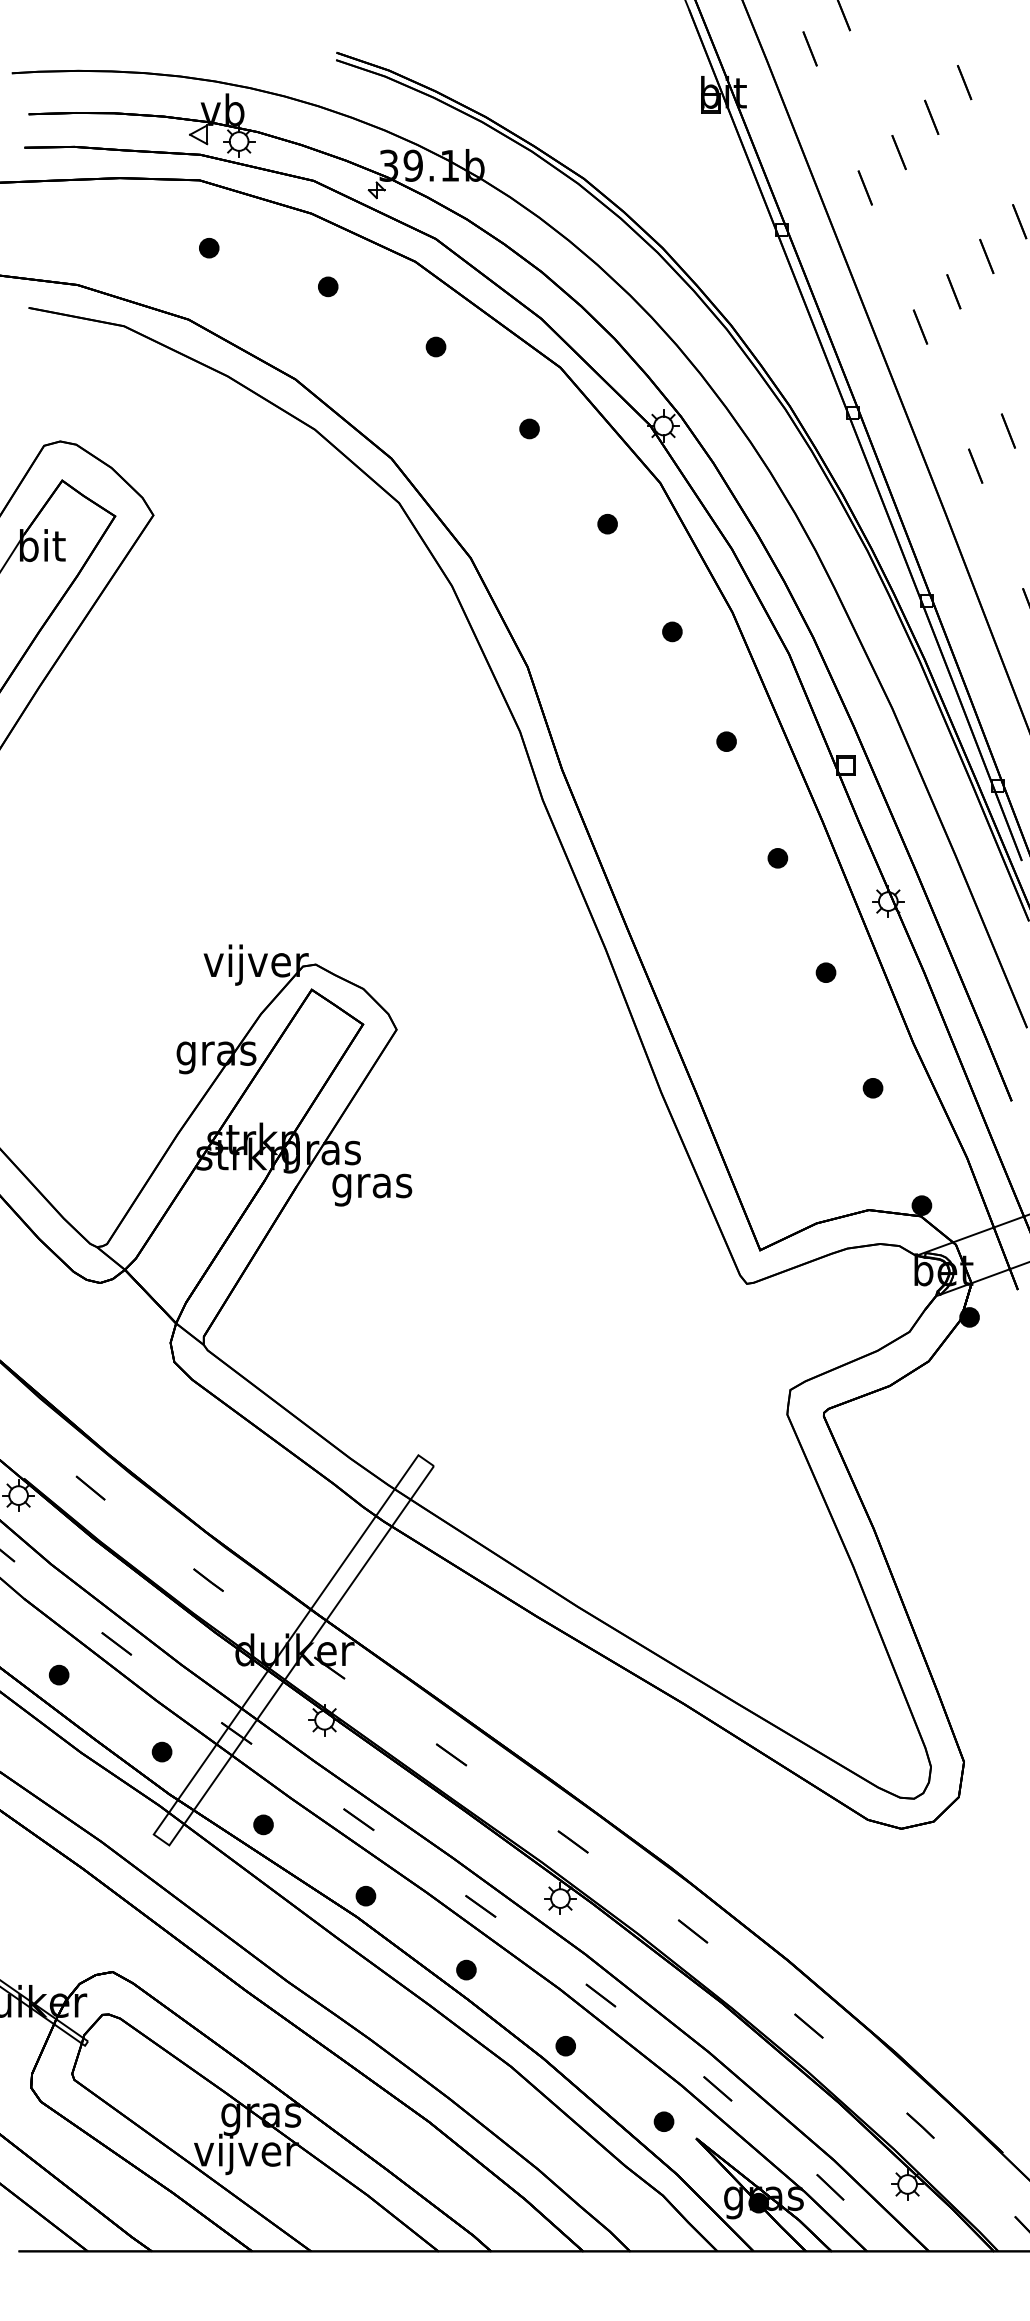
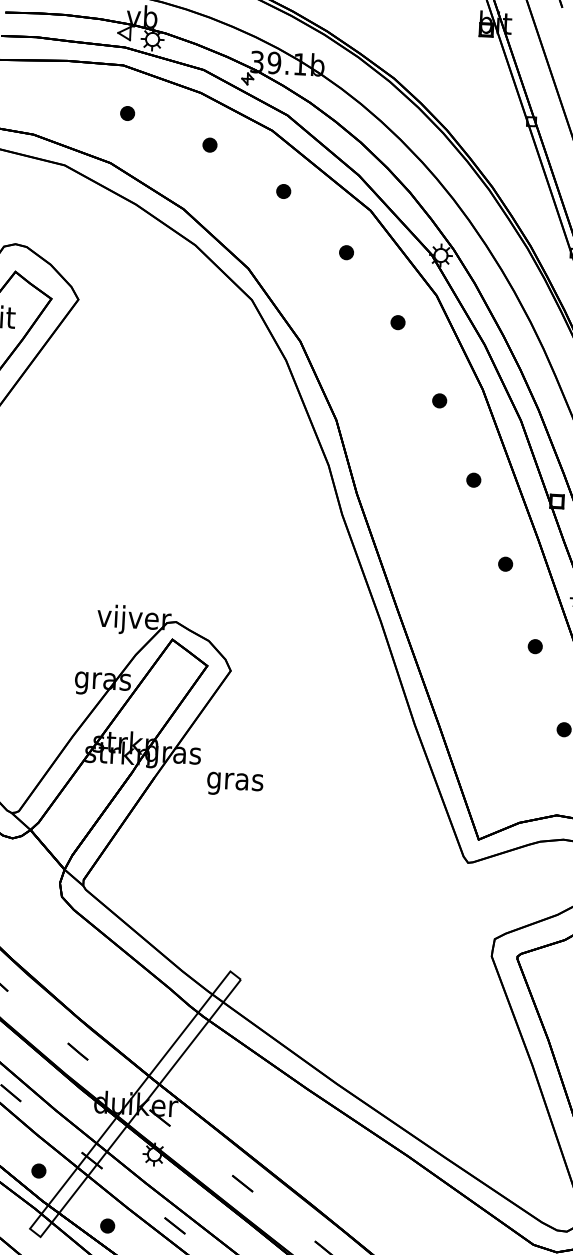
text: (372, 1189) -> (235, 784), moved

